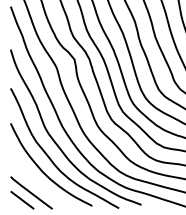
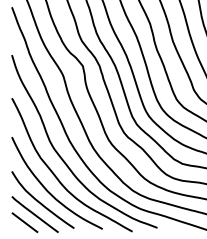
curve: (36, 181) -> (40, 201), added

